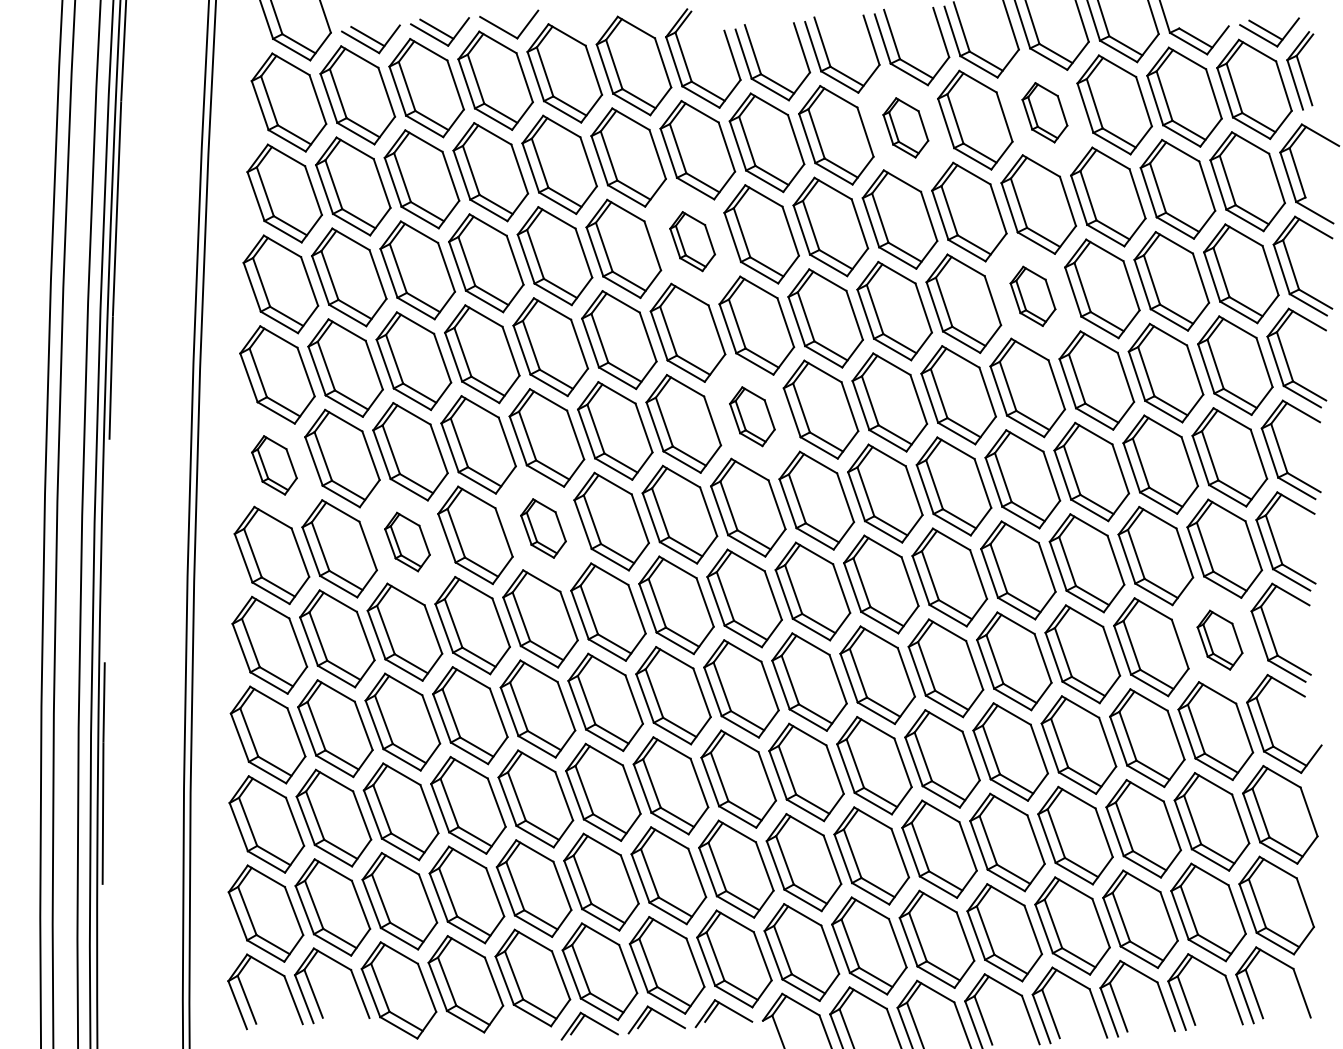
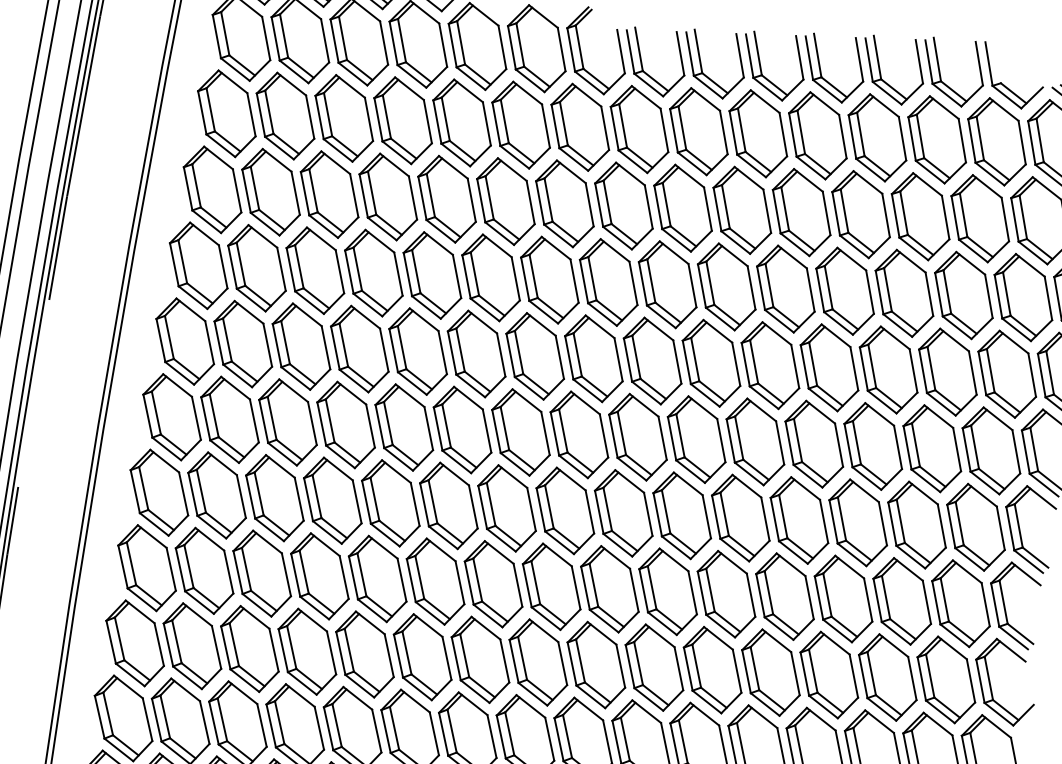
part: (1044, 112) -> (877, 137), size x1.67
part: (905, 127) -> (758, 133), size x1.67
part: (692, 241) -> (564, 203), size x1.67
part: (1032, 296) -> (844, 291), size x1.67
part: (752, 416) -> (594, 358), size x1.67
part: (274, 465) -> (185, 341), size x1.67
part: (543, 528) -> (404, 427), size x1.67
part: (407, 541) -> (288, 421), size x1.67
part: (1219, 640) -> (960, 604), size x1.67

